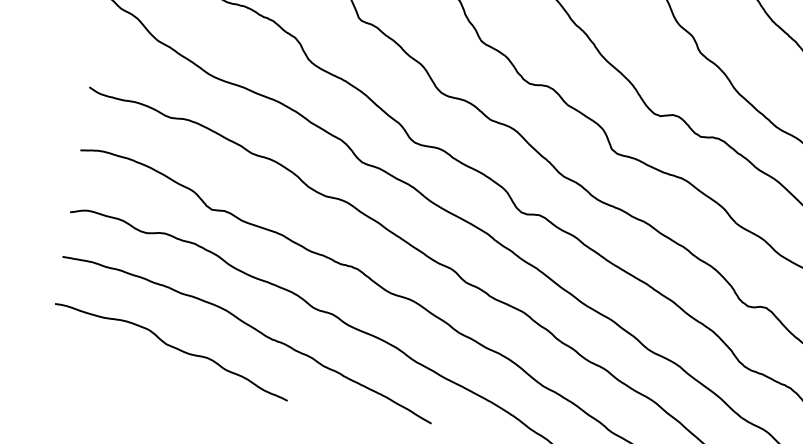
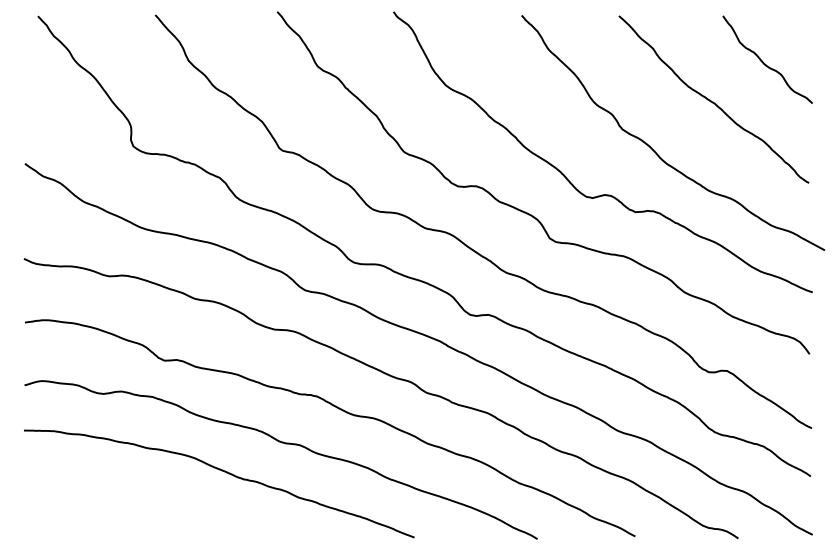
curve: (172, 348) -> (146, 503), removed

